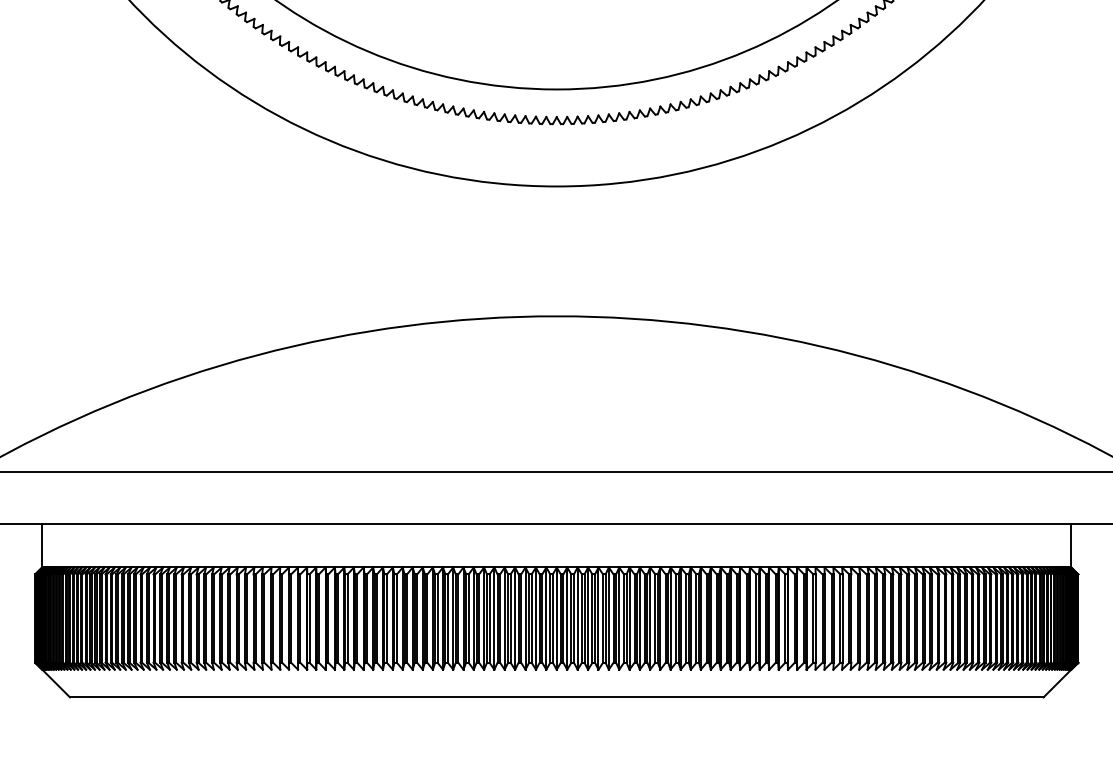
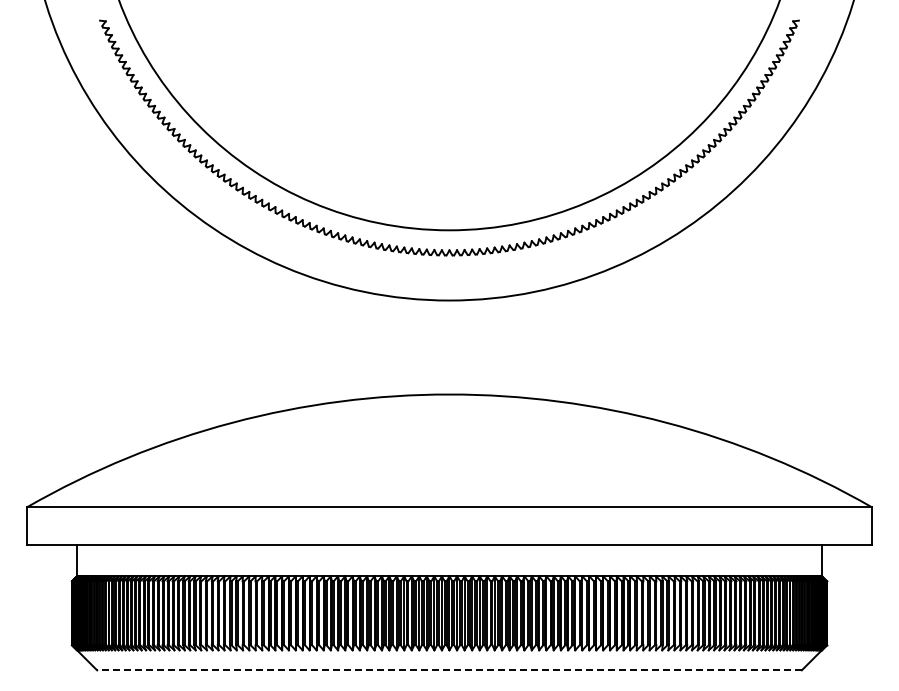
line: (555, 697) -> (448, 670), solid -> dashed

